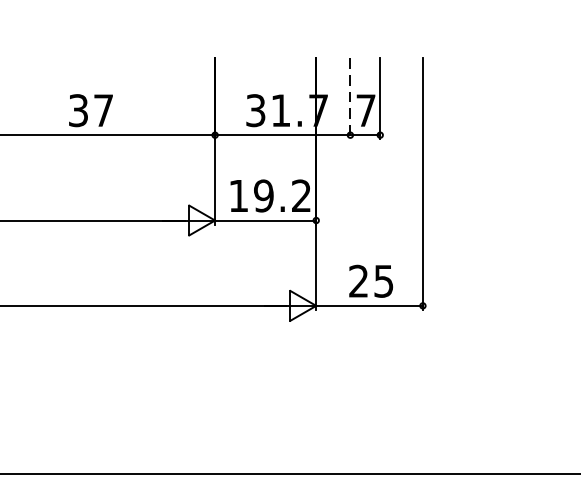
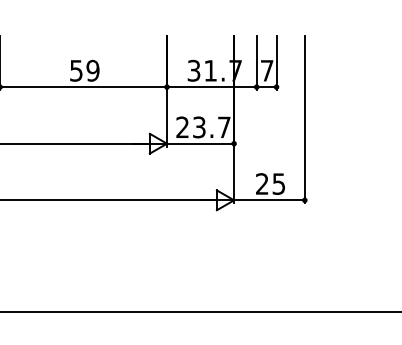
line: (350, 99) -> (256, 63), dashed -> solid
text: (90, 110) -> (84, 70), 37 -> 59
text: (270, 196) -> (203, 127), 19.2 -> 23.7

